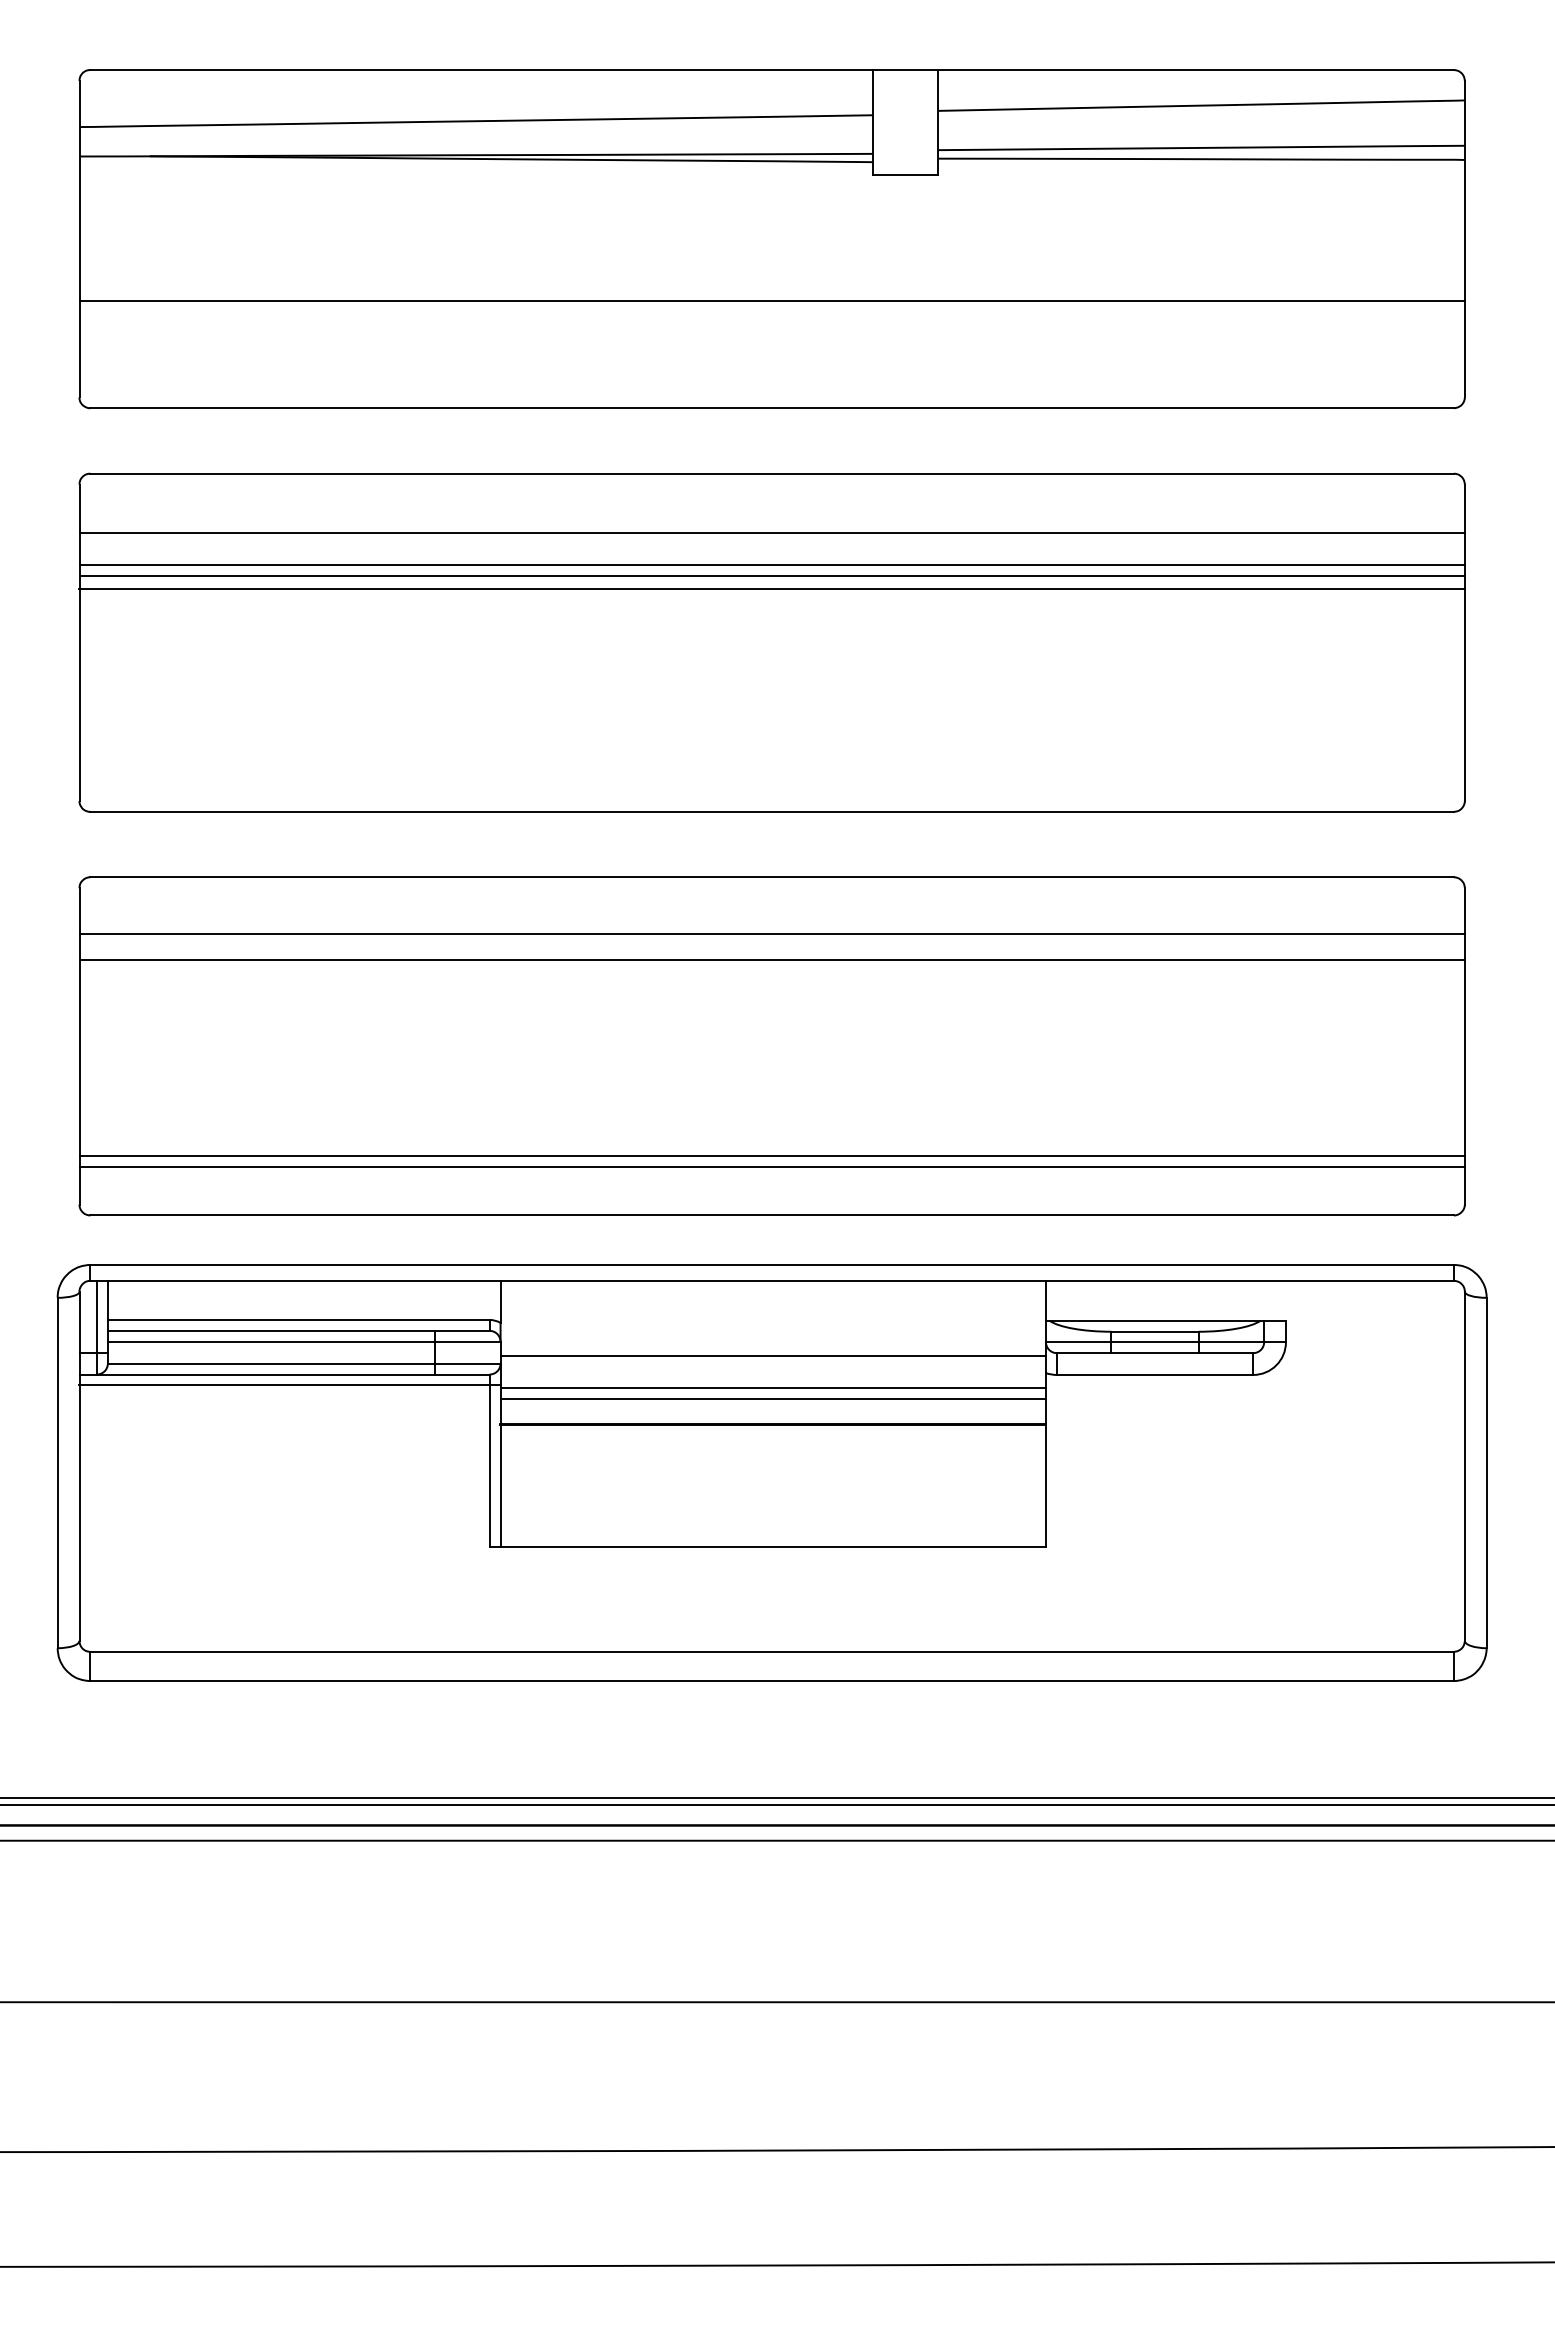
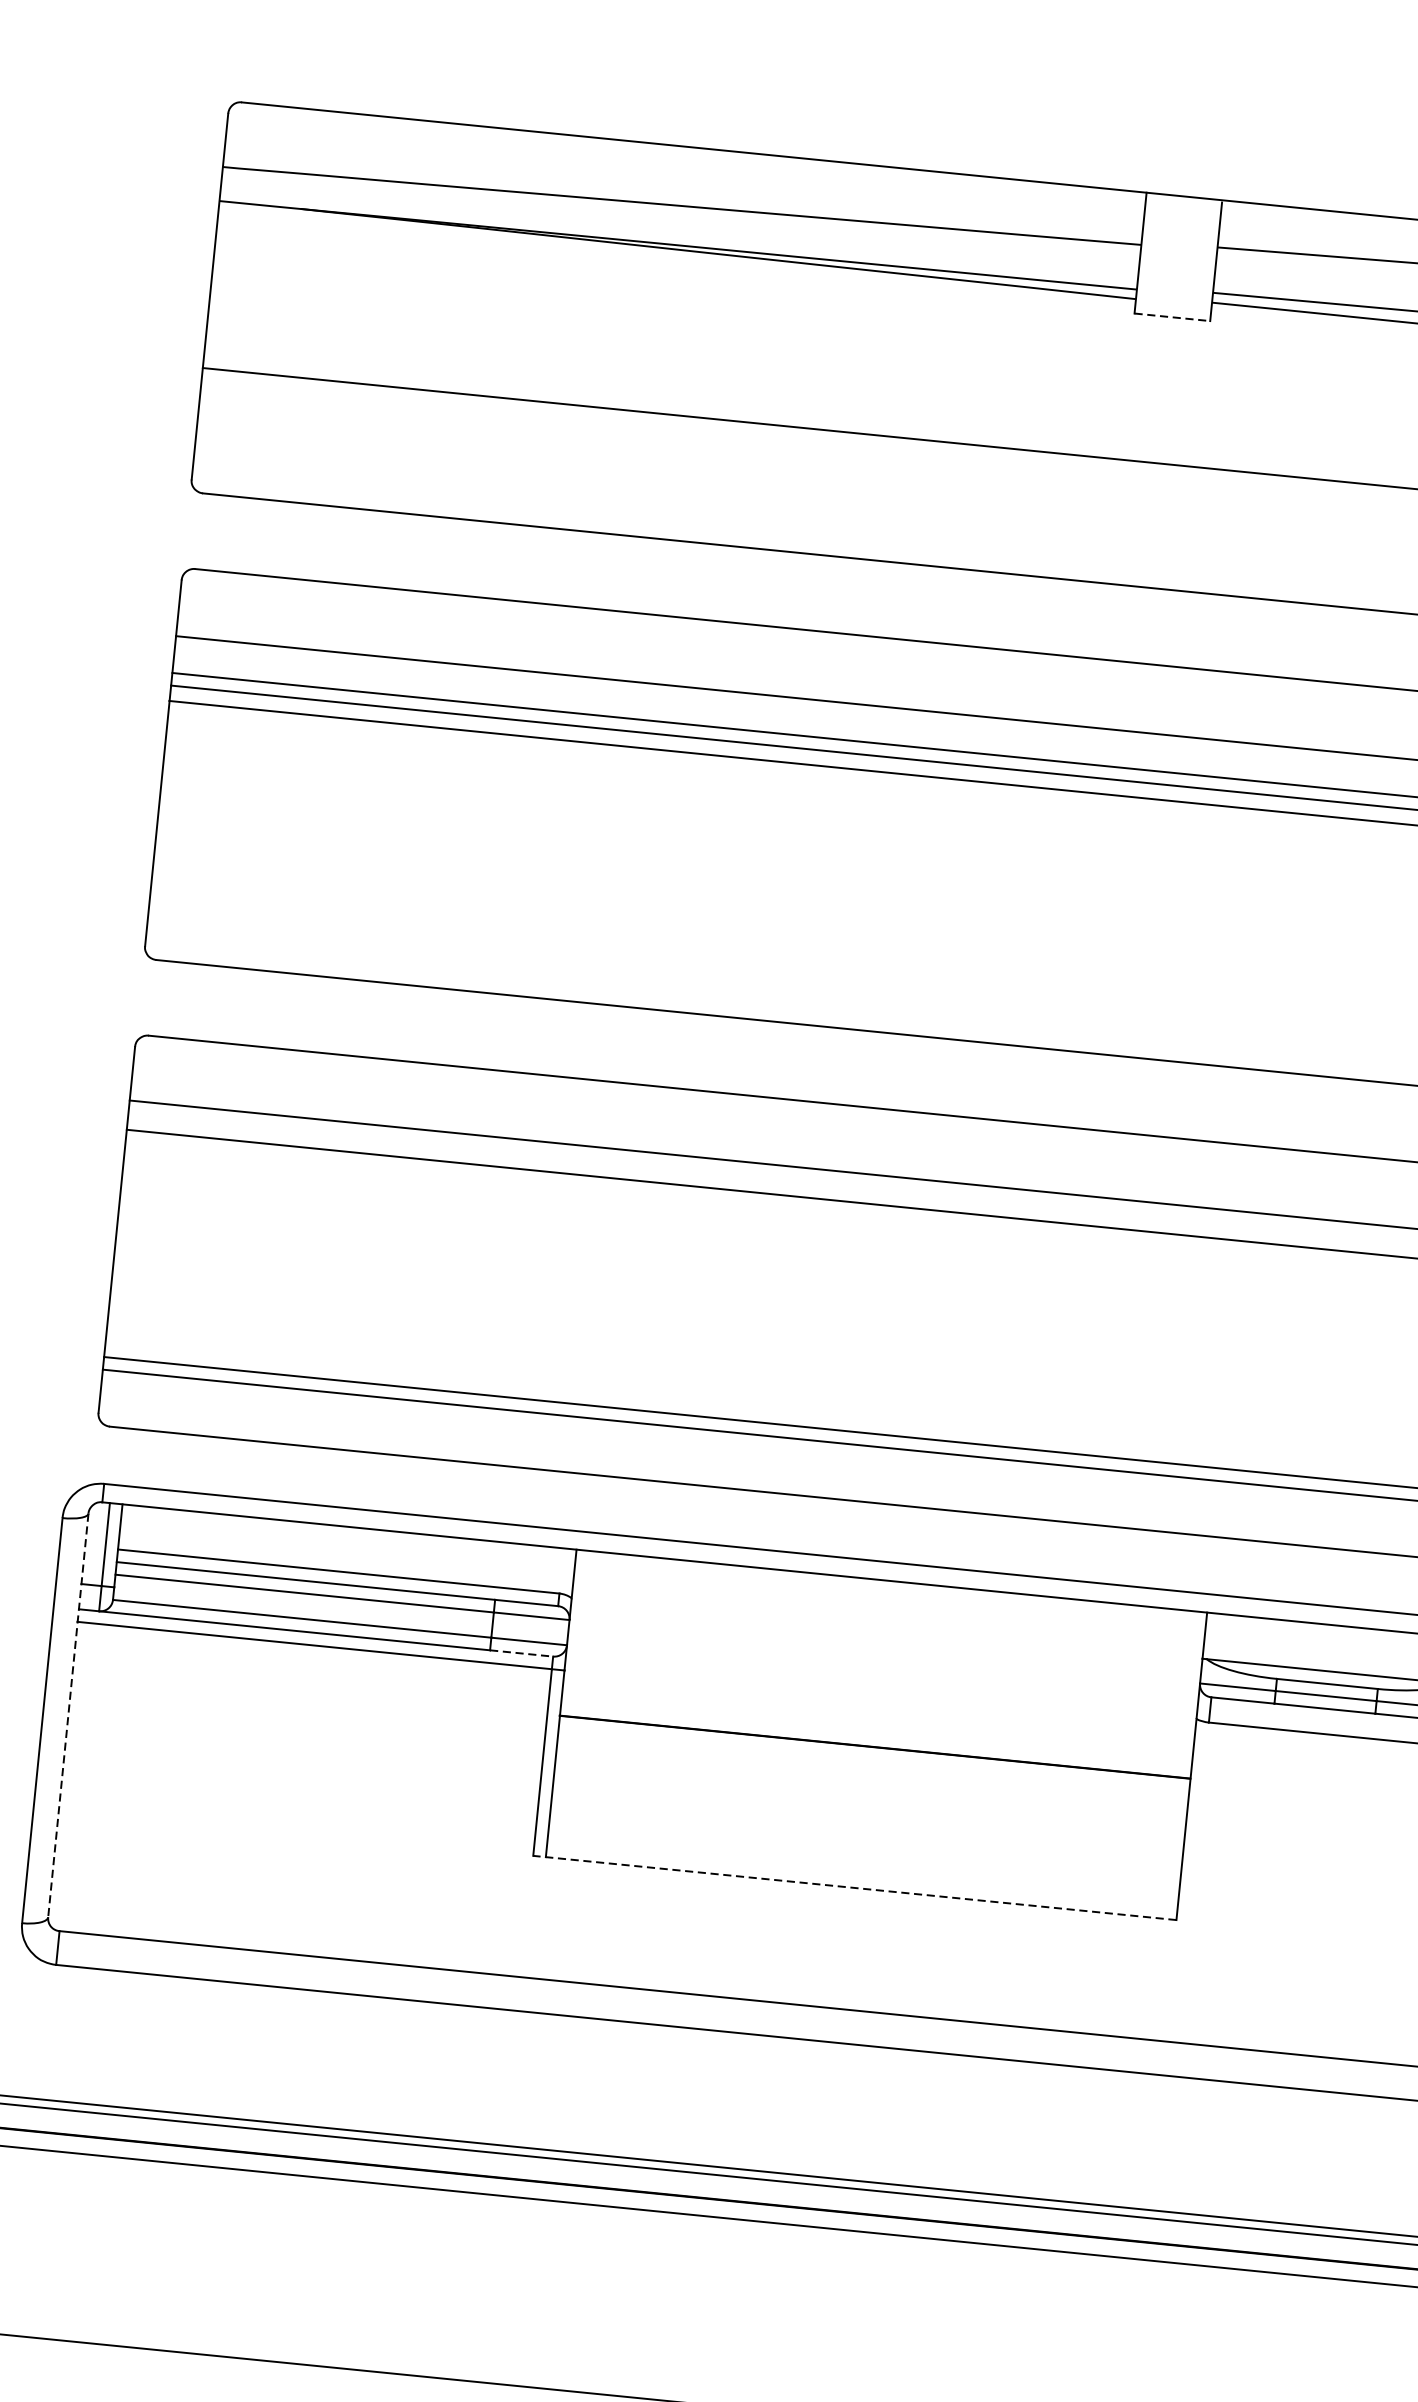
line: (905, 174) -> (1172, 317), solid -> dashed
line: (772, 1356) -> (882, 1668), removed
line: (462, 1374) -> (521, 1653), solid -> dashed
line: (772, 1388) -> (878, 1705), removed
line: (772, 1399) -> (877, 1718), removed
line: (79, 1466) -> (68, 1715), solid -> dashed
line: (767, 1546) -> (854, 1887), solid -> dashed

